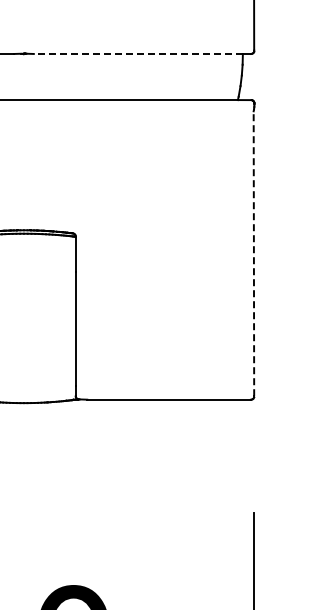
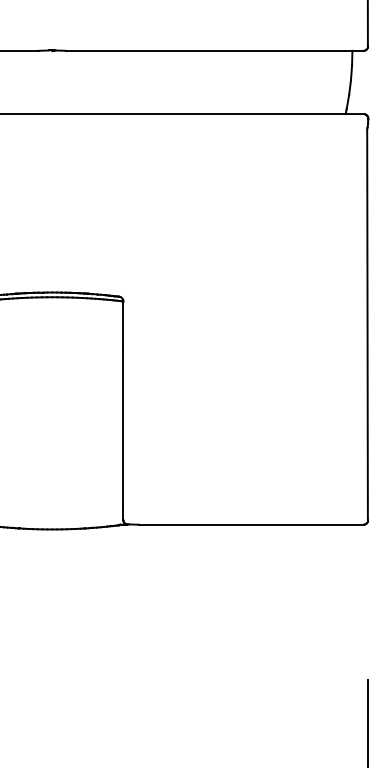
line: (138, 53) -> (209, 50), dashed -> solid
line: (253, 253) -> (366, 324), dashed -> solid

